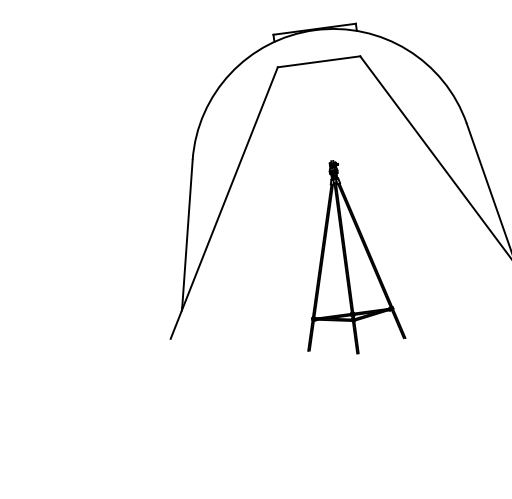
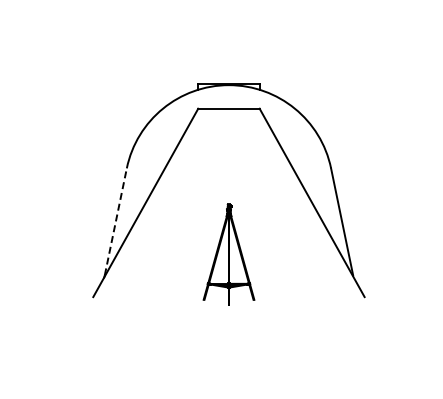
line: (186, 233) -> (115, 221), solid -> dashed
part: (344, 257) -> (228, 254), size x0.7

